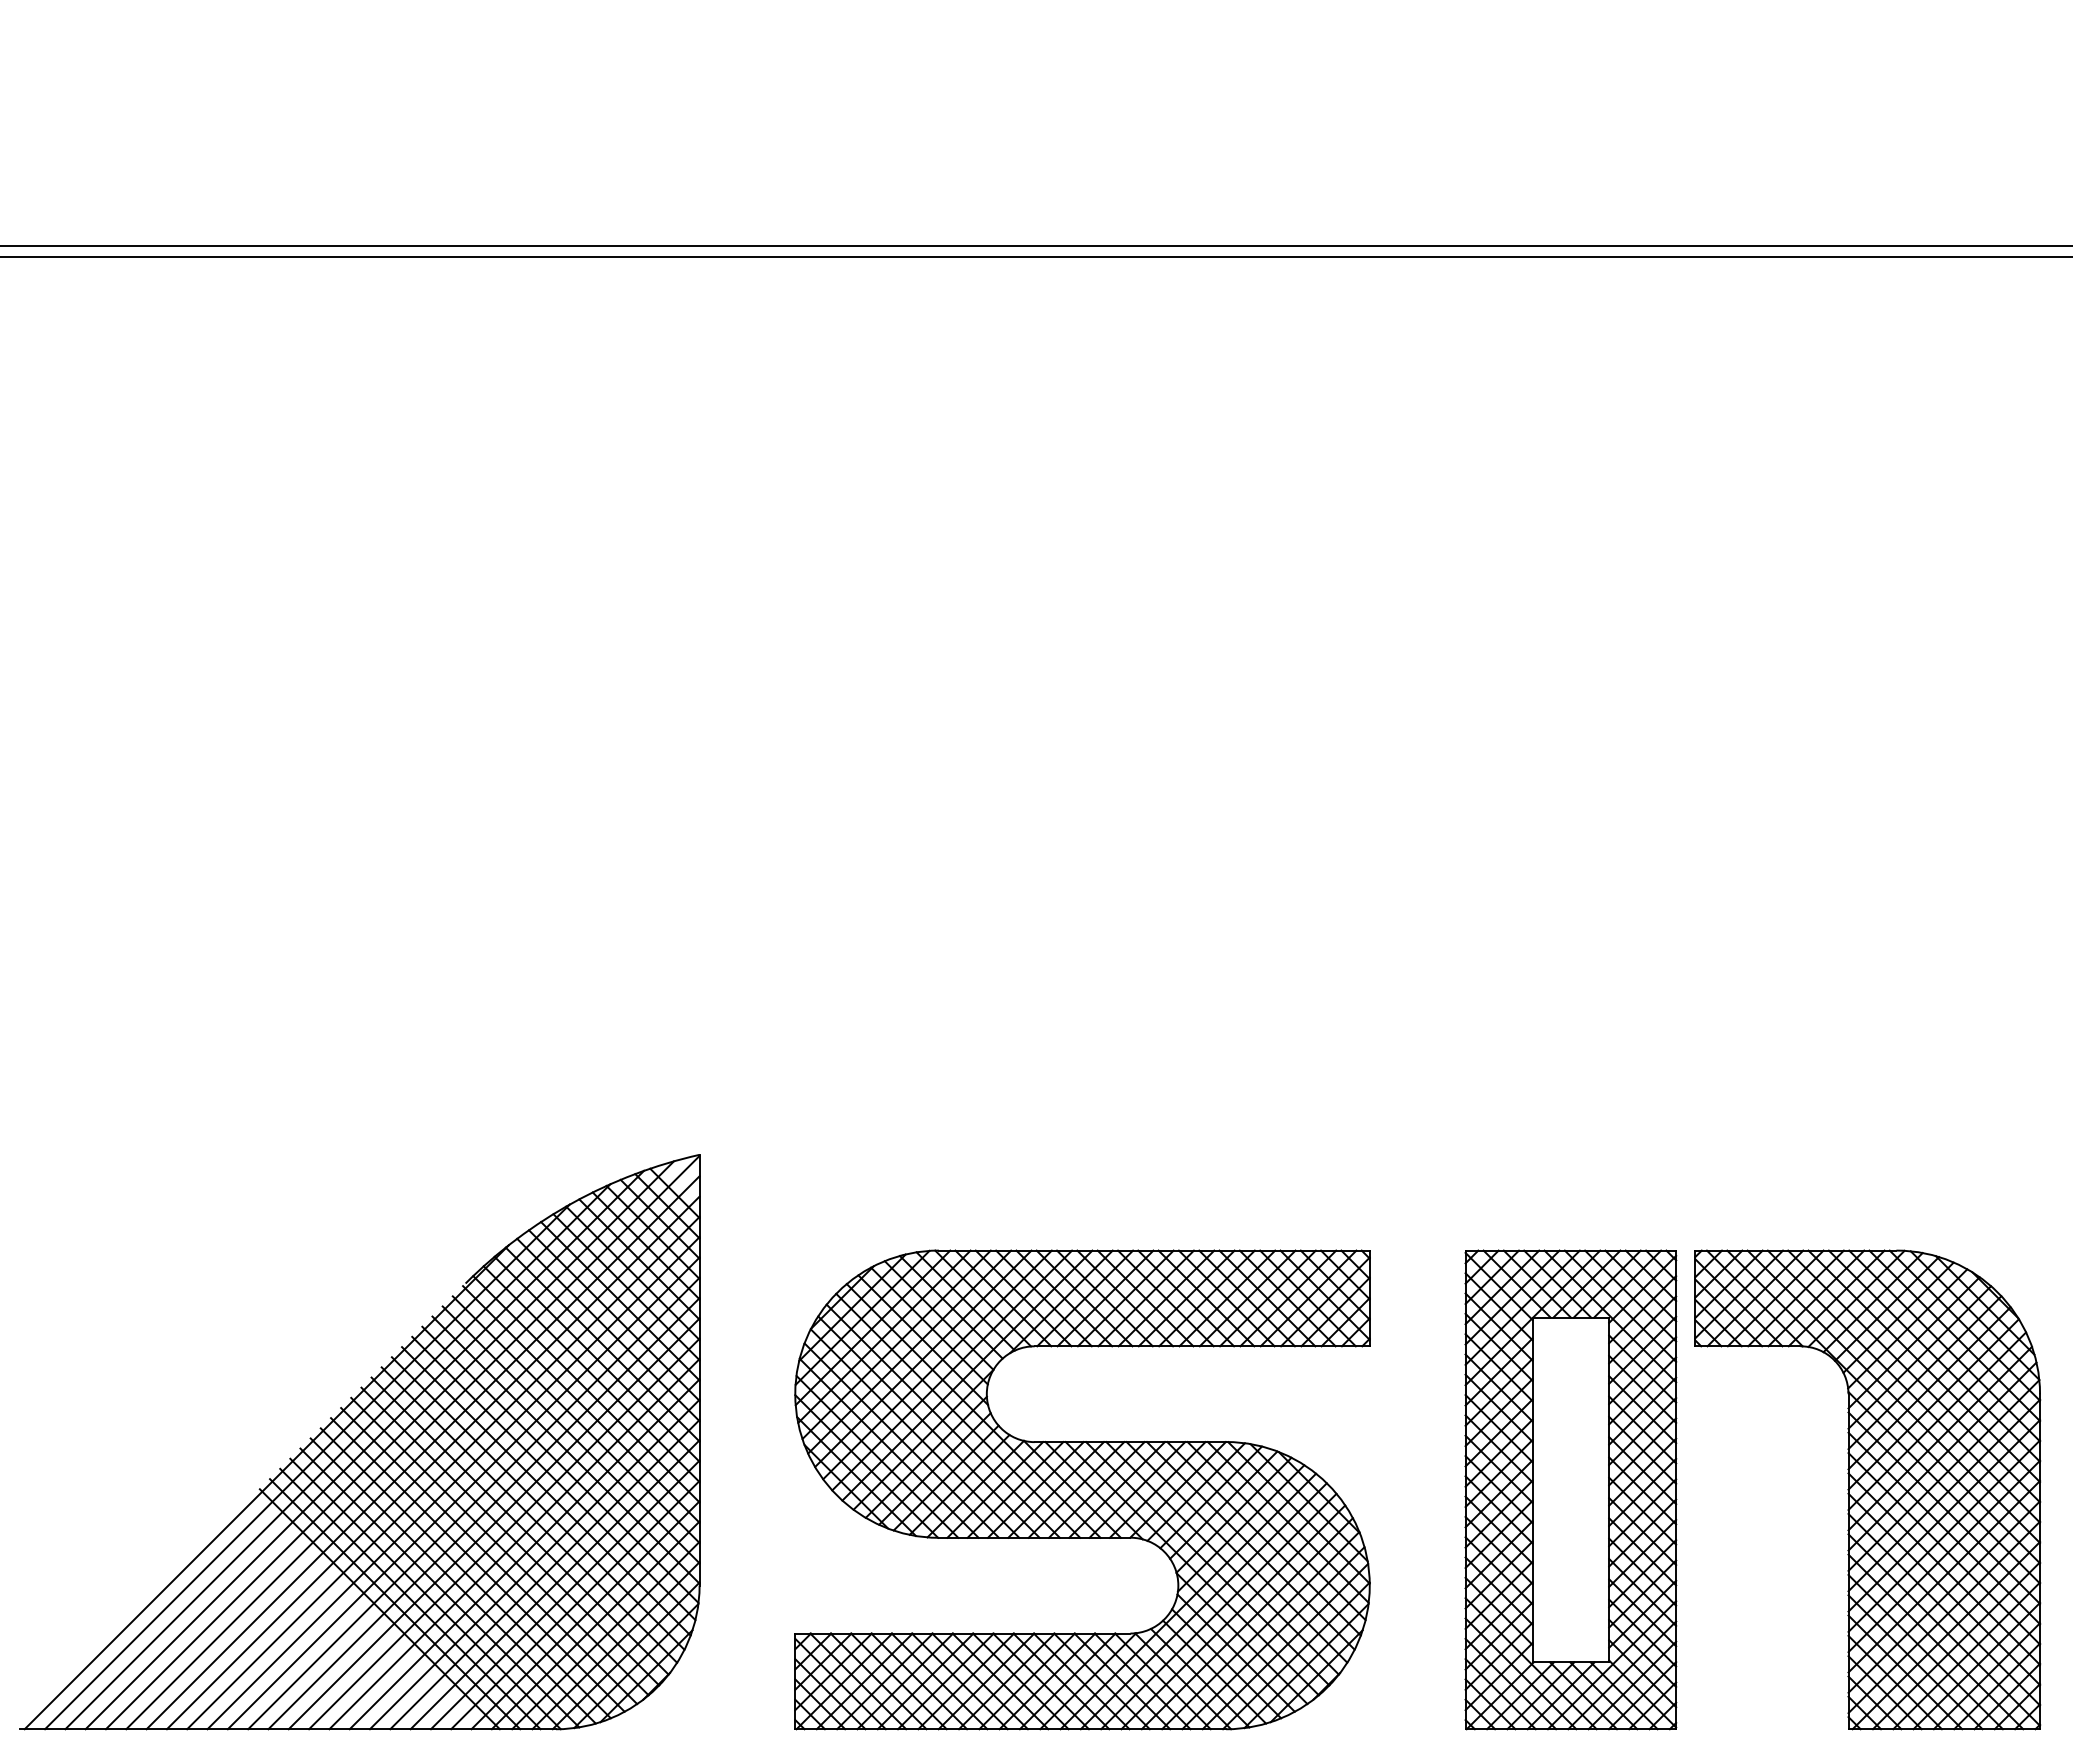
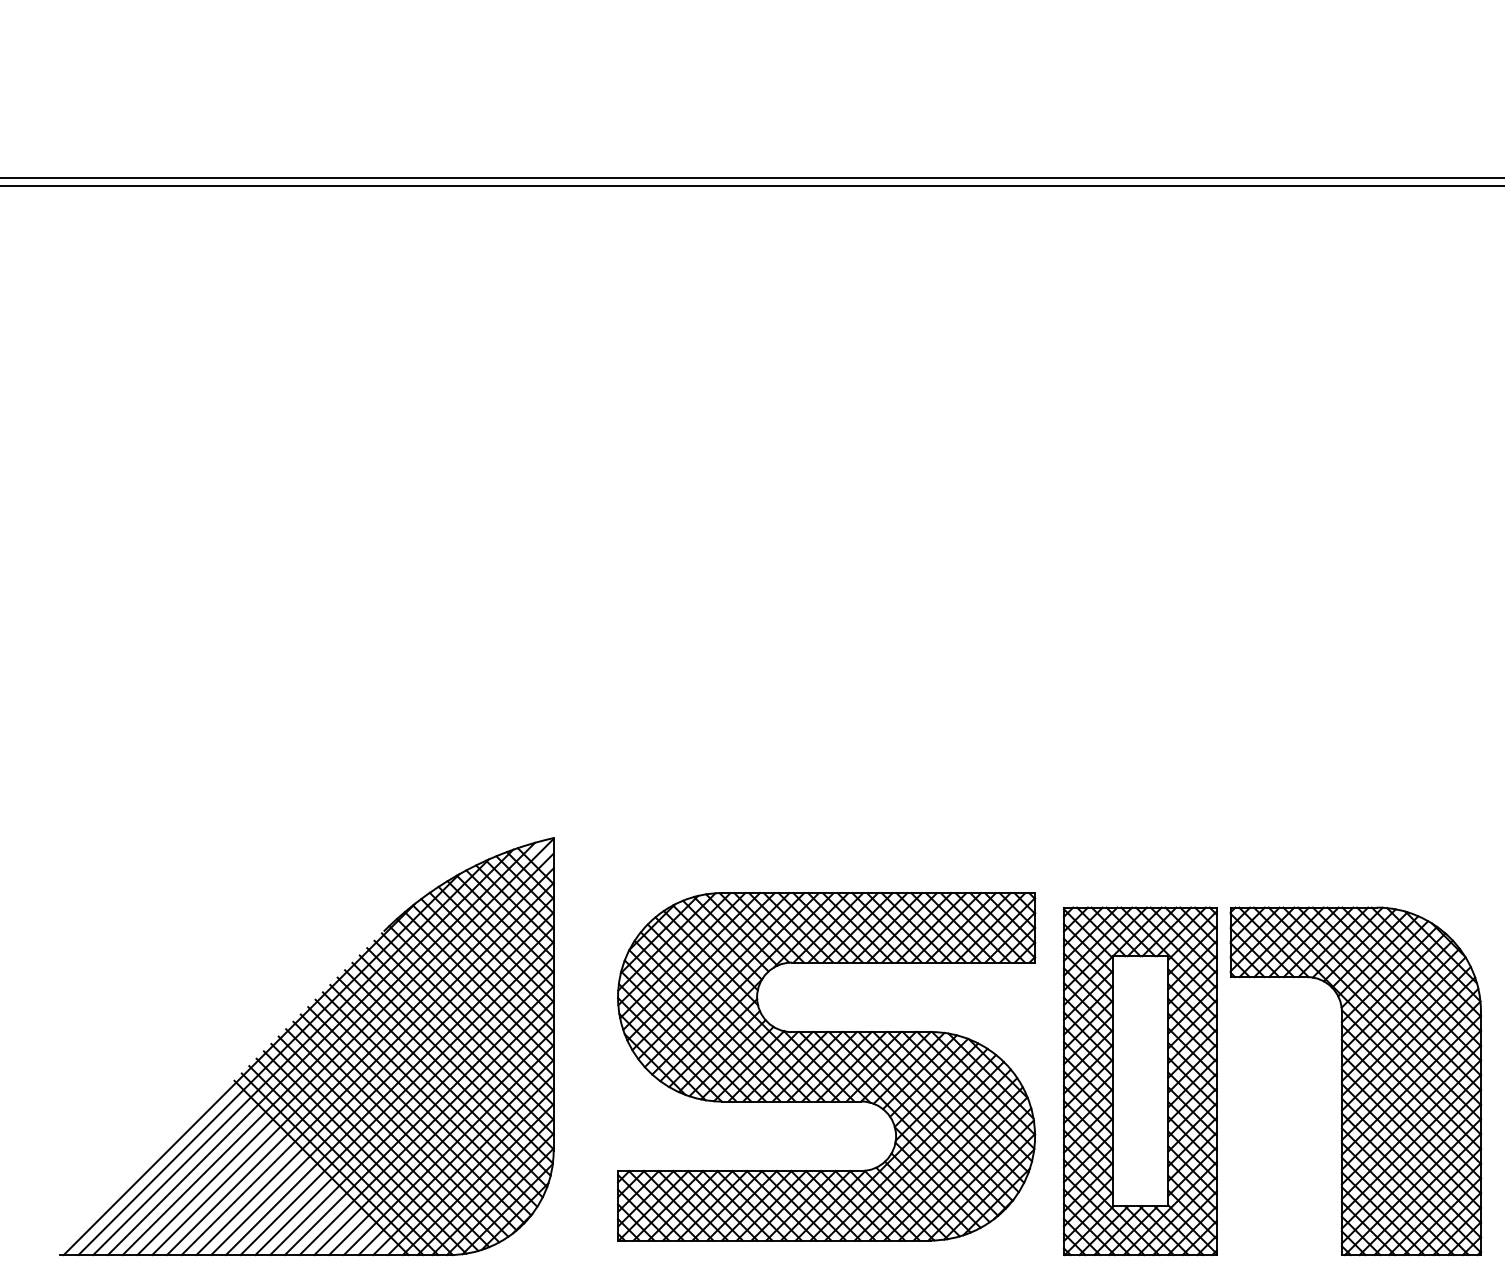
part: (359, 1442) -> (306, 1046), moved
part: (1082, 1489) -> (826, 1066), moved

